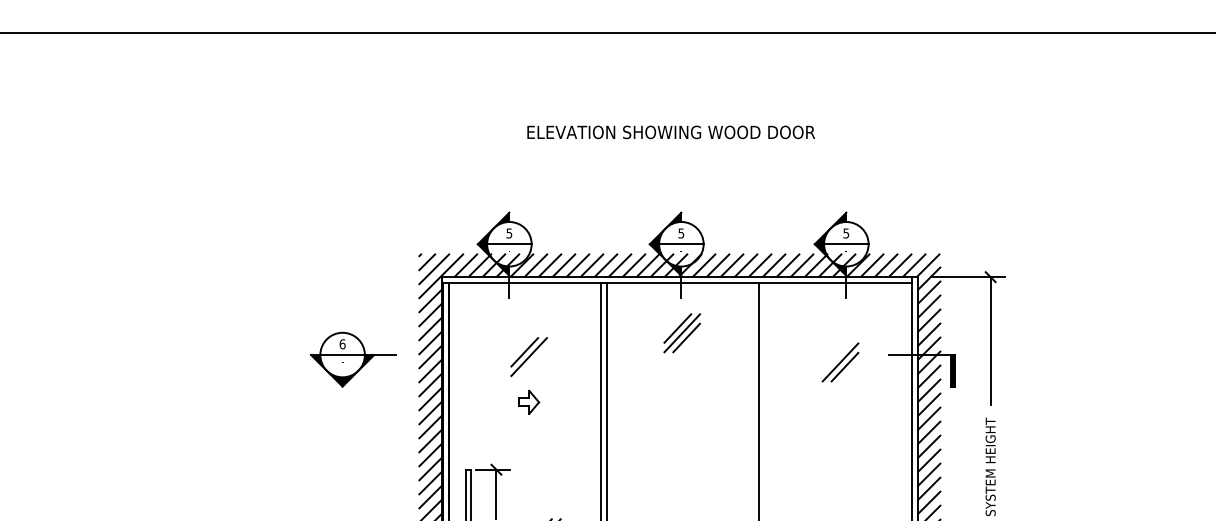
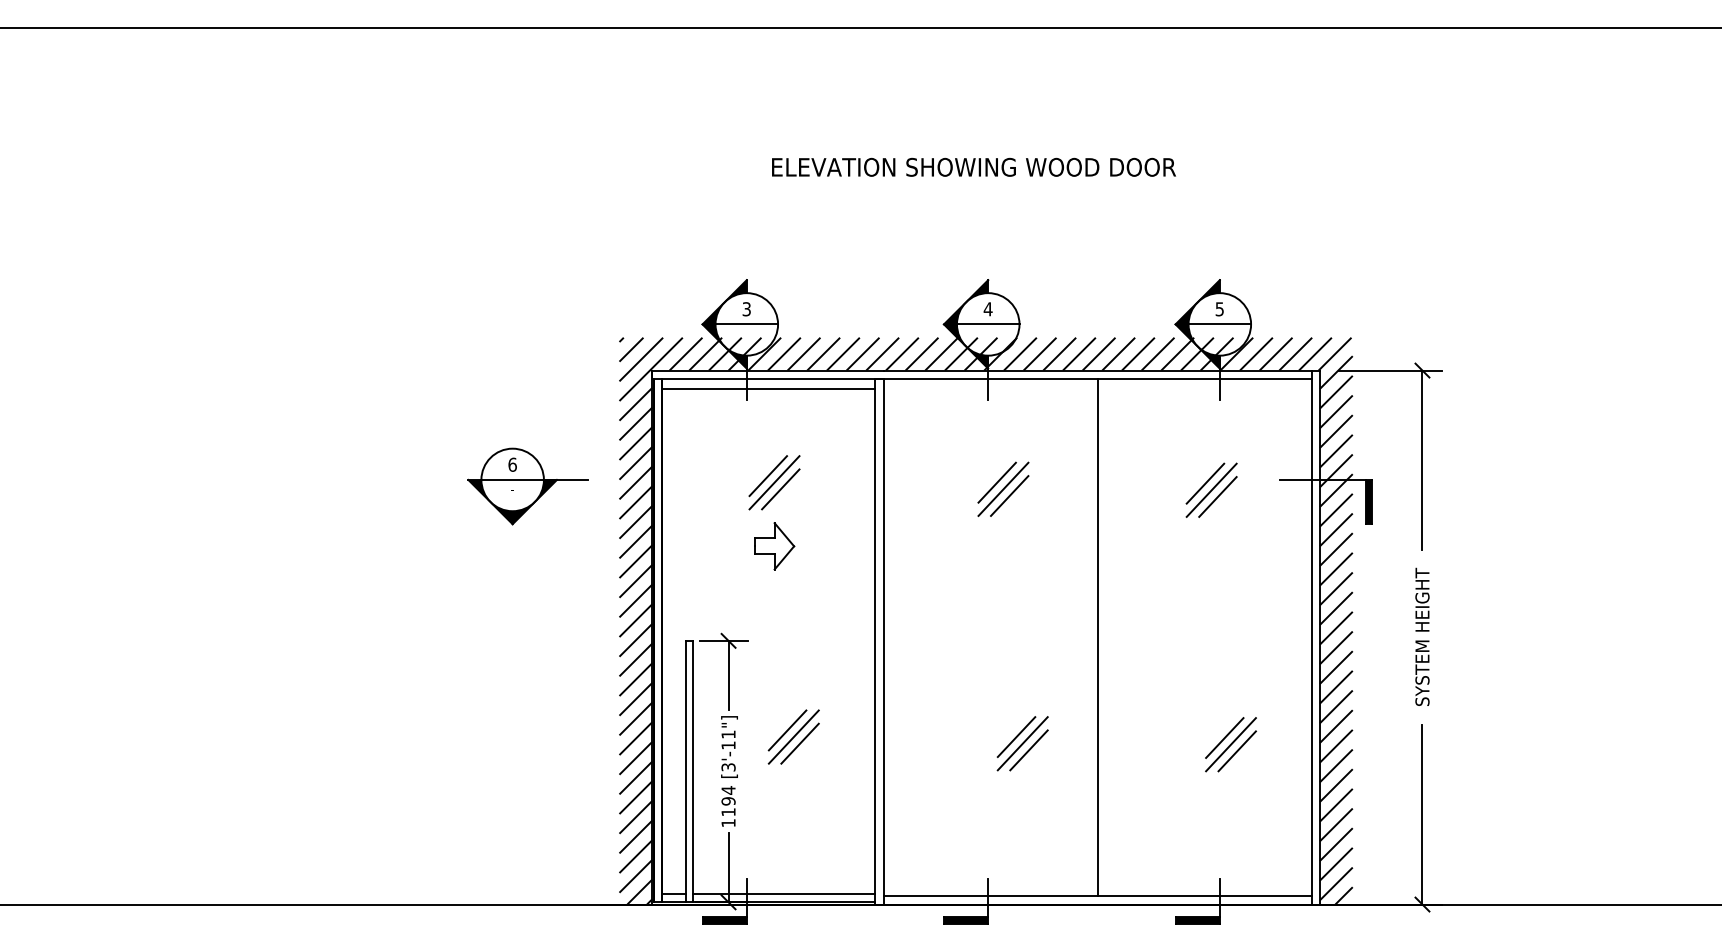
text: (509, 232) -> (746, 308), 5 -> 3
text: (680, 233) -> (987, 309), 5 -> 4
line: (524, 289) -> (768, 388), added
part: (682, 332) -> (1003, 488), moved
line: (836, 357) -> (1205, 483), added
line: (533, 361) -> (780, 489), added
part: (529, 402) -> (774, 546), size x1.43

